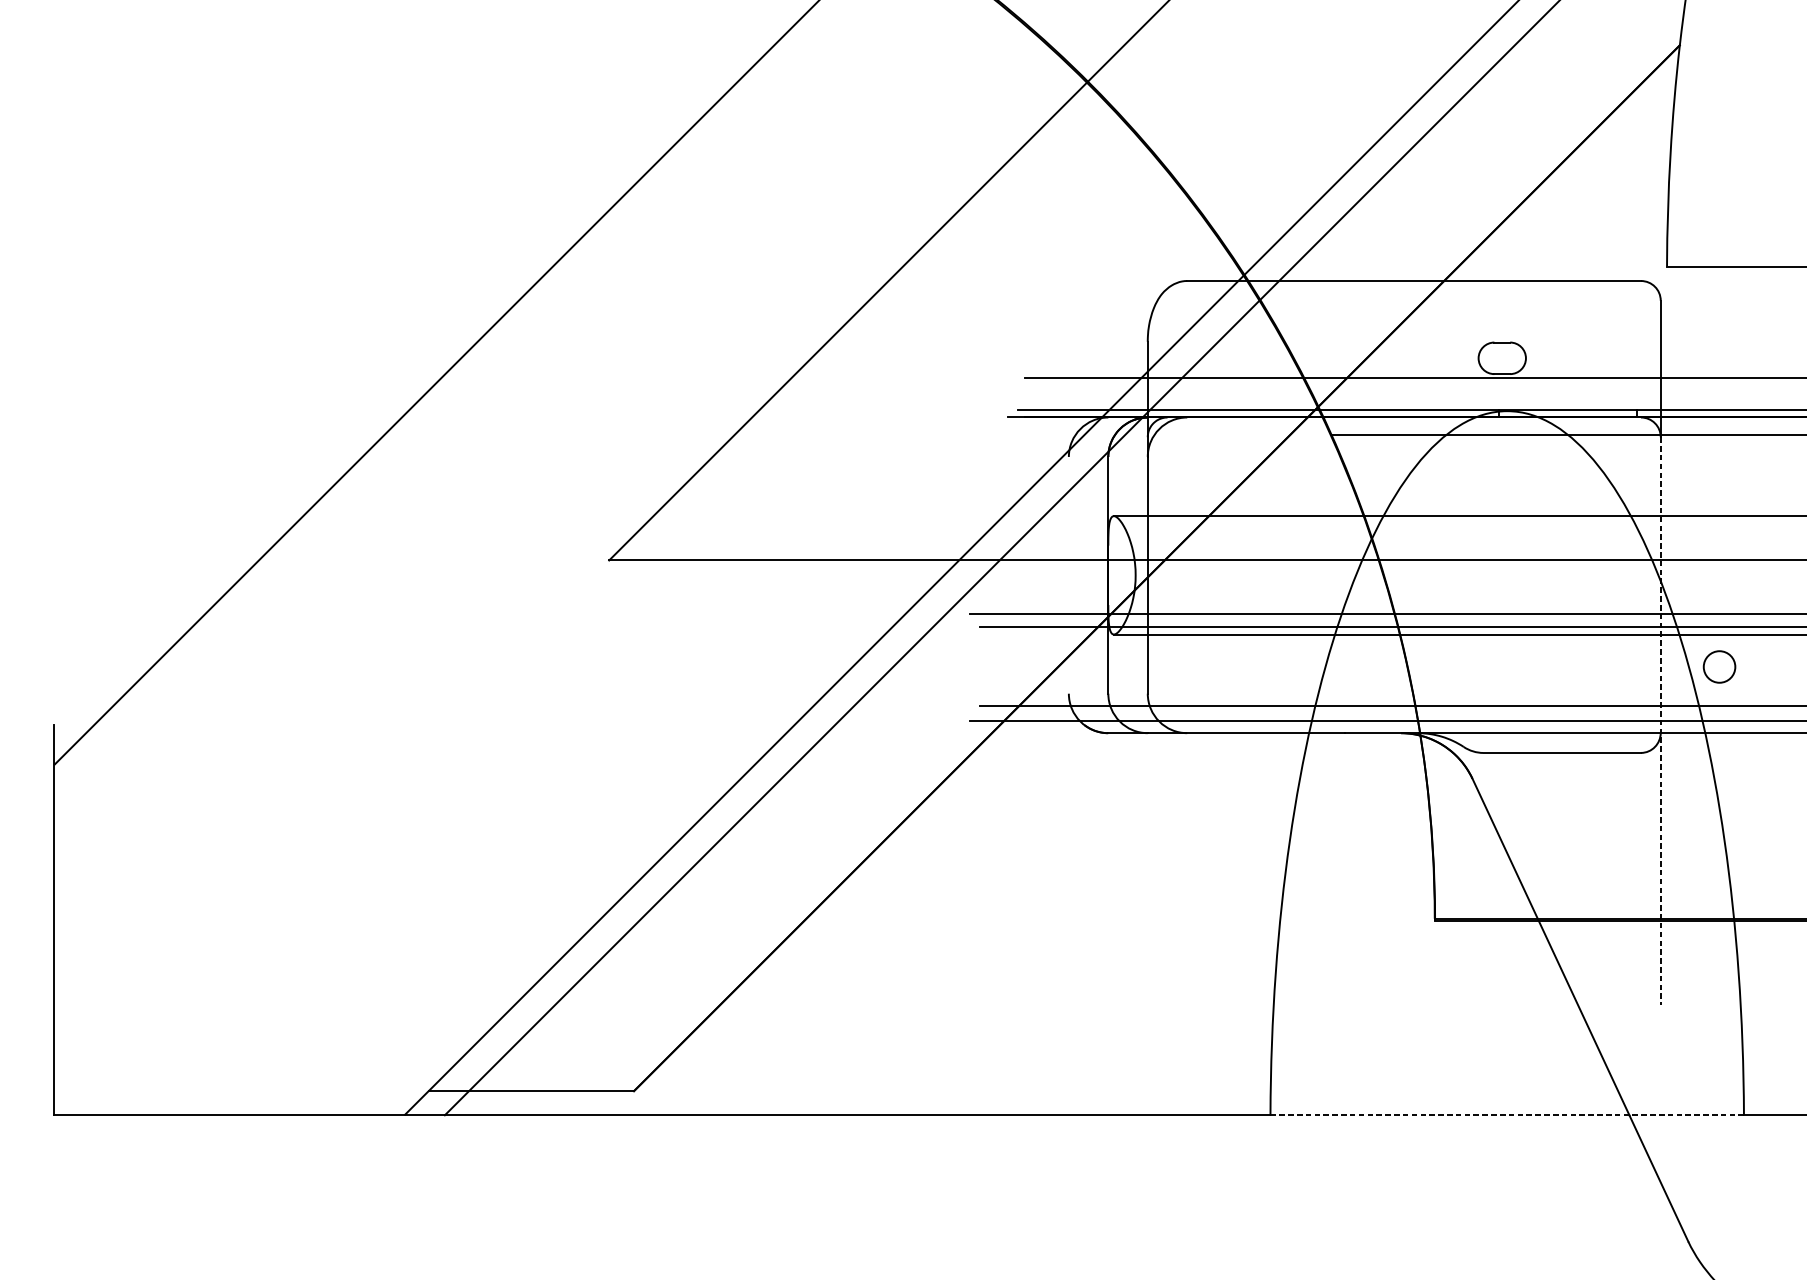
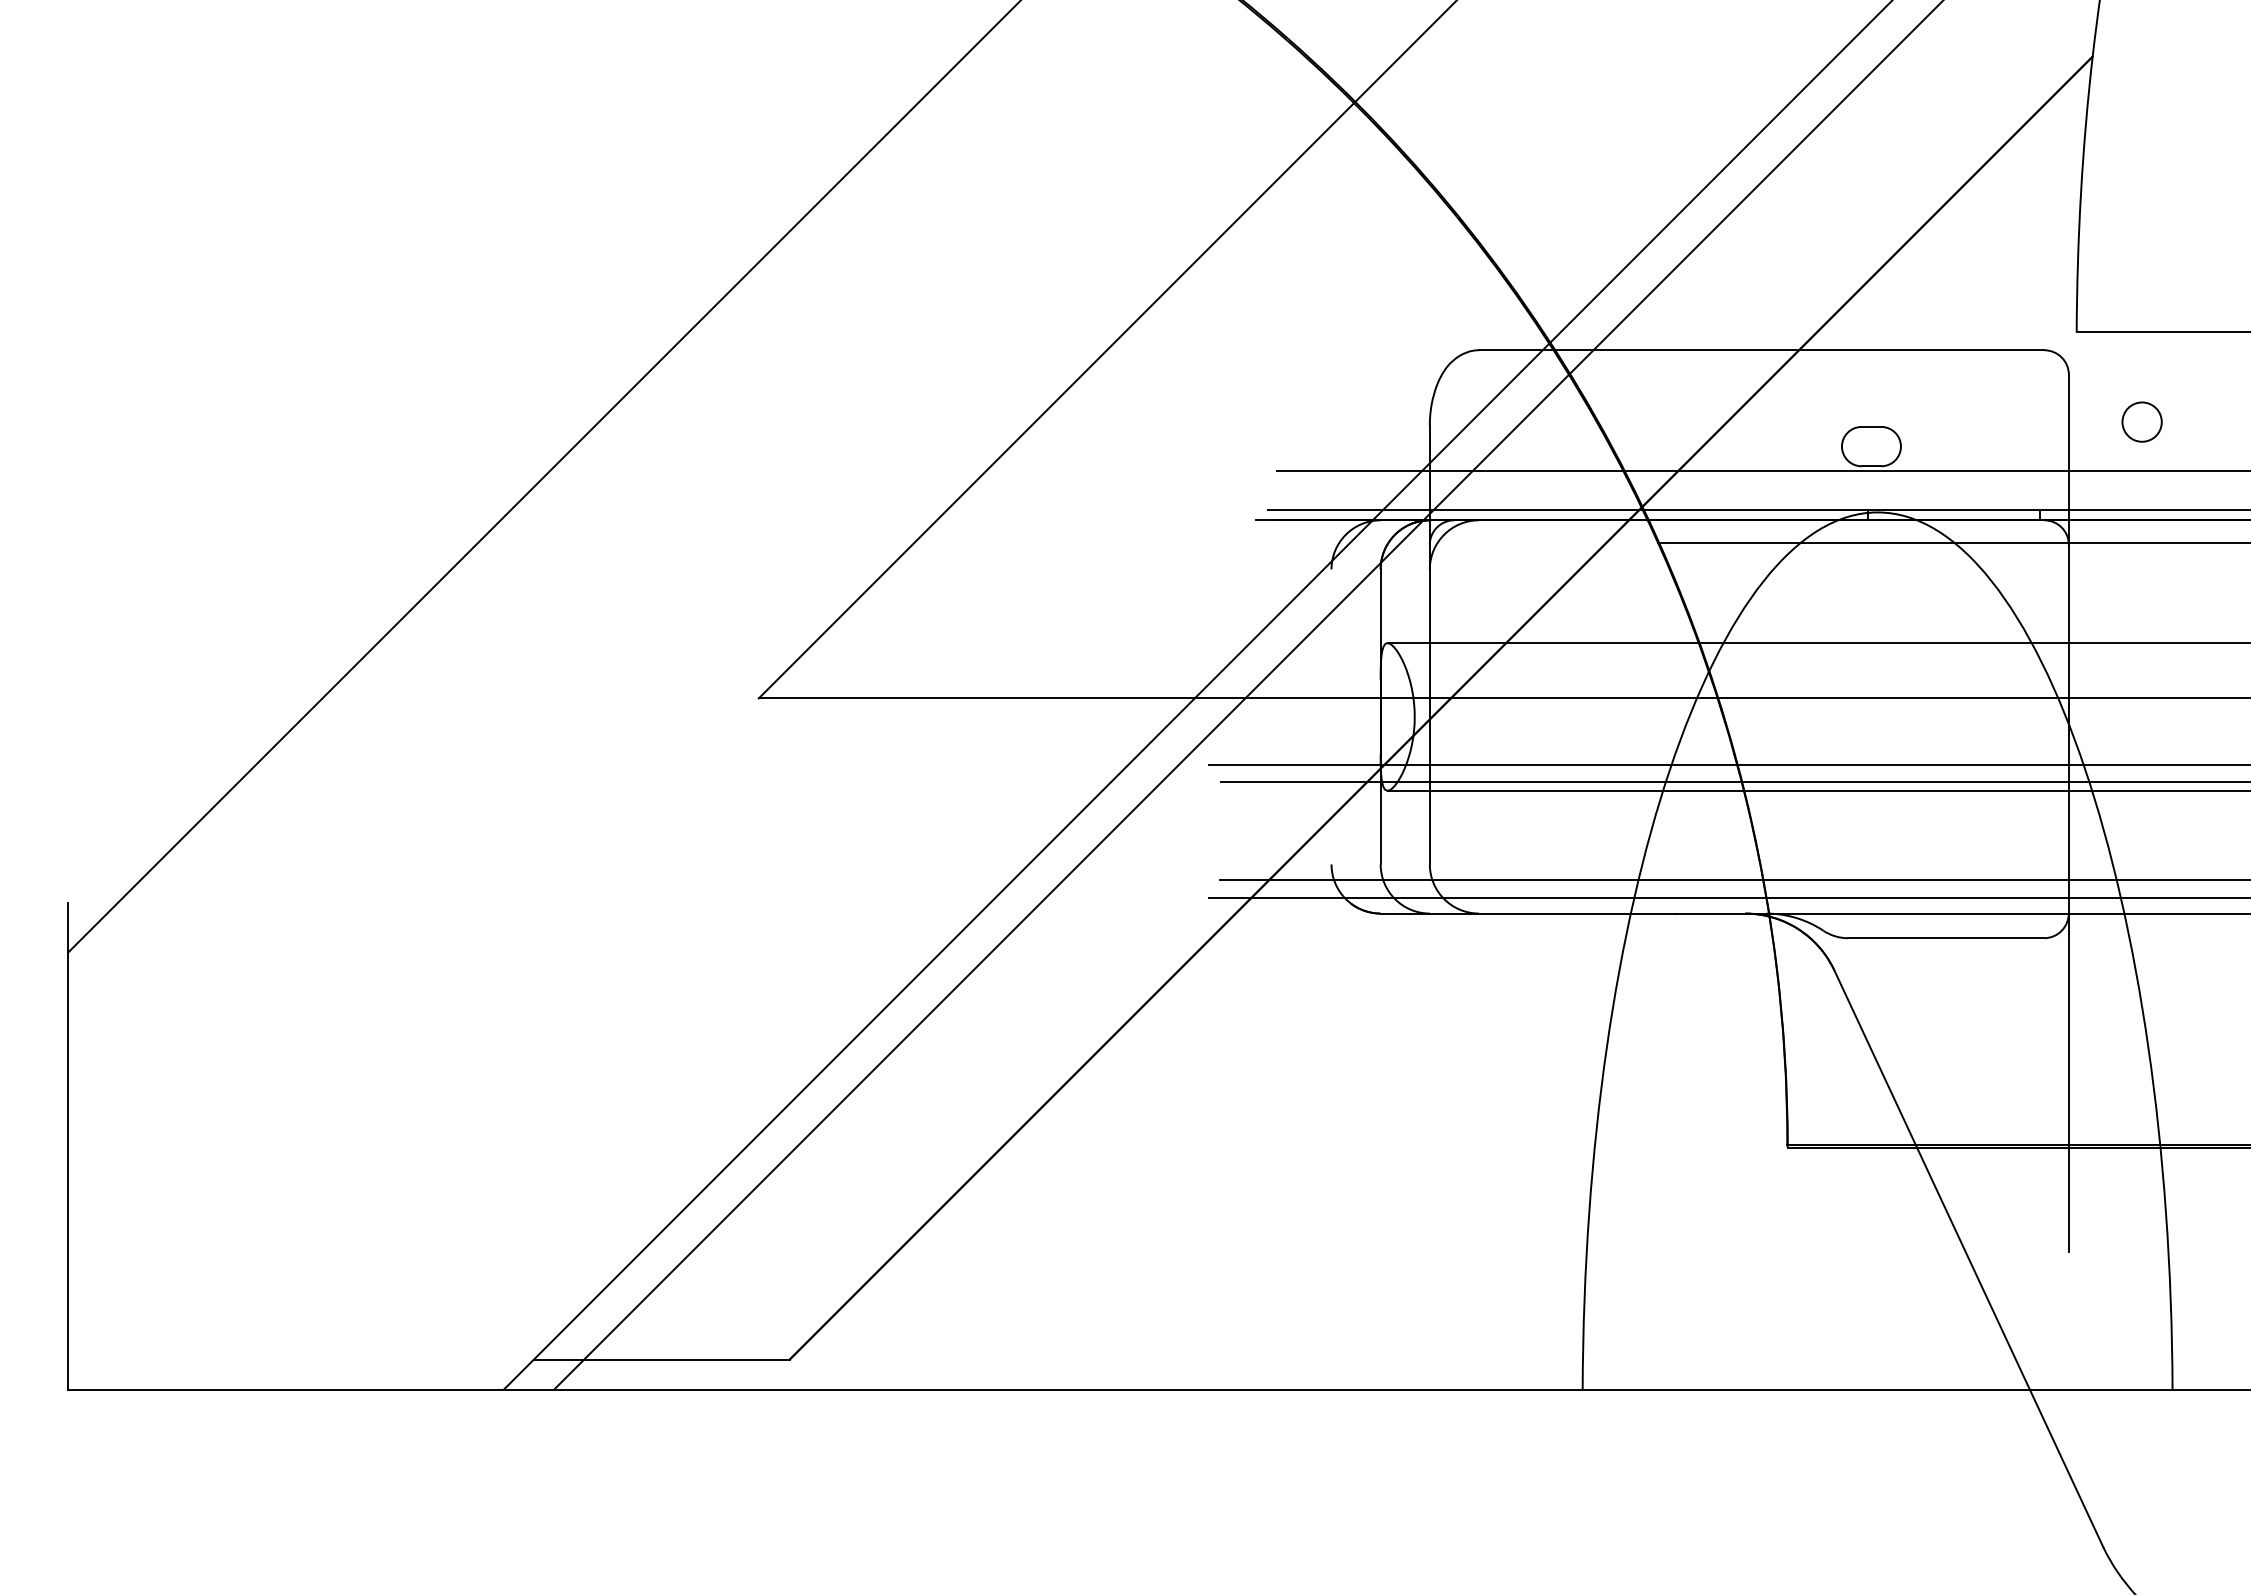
circle: (1719, 666) -> (2141, 421), moved
line: (1660, 721) -> (2068, 898), dashed -> solid
line: (1507, 1115) -> (1877, 1389), dashed -> solid

